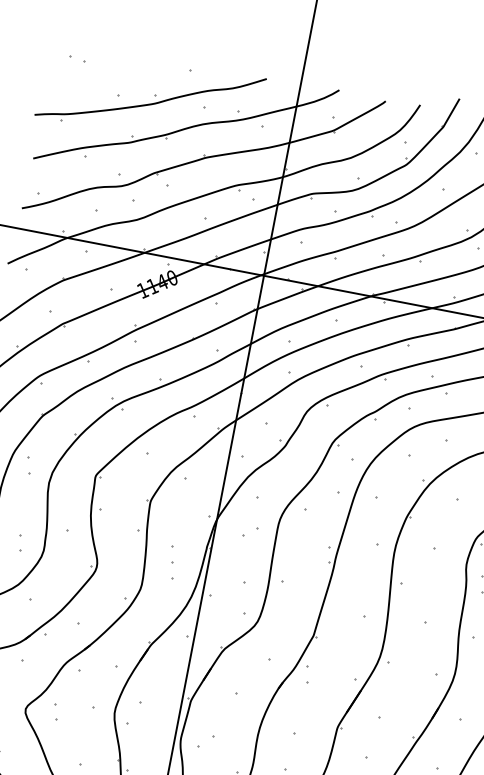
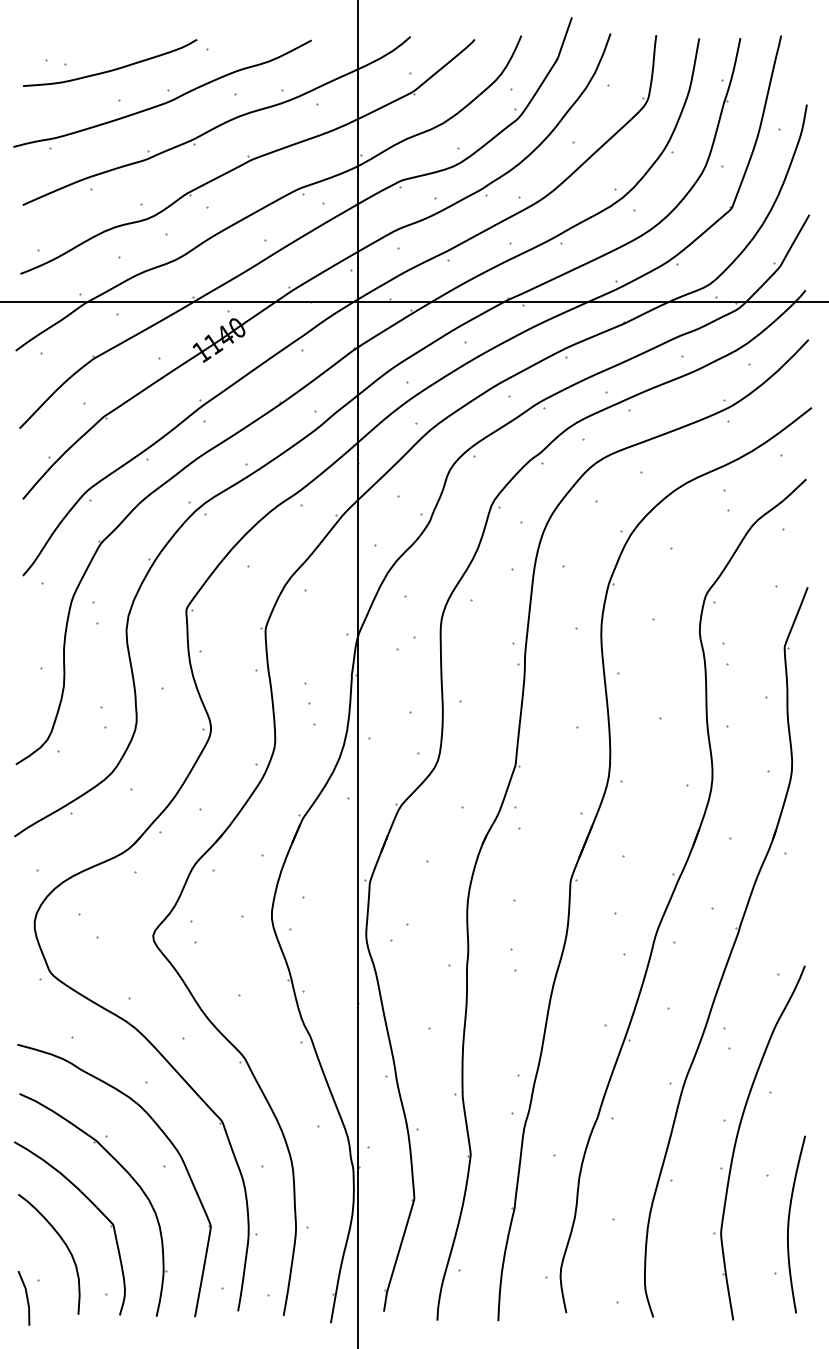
curve: (116, 72) -> (111, 69), added

